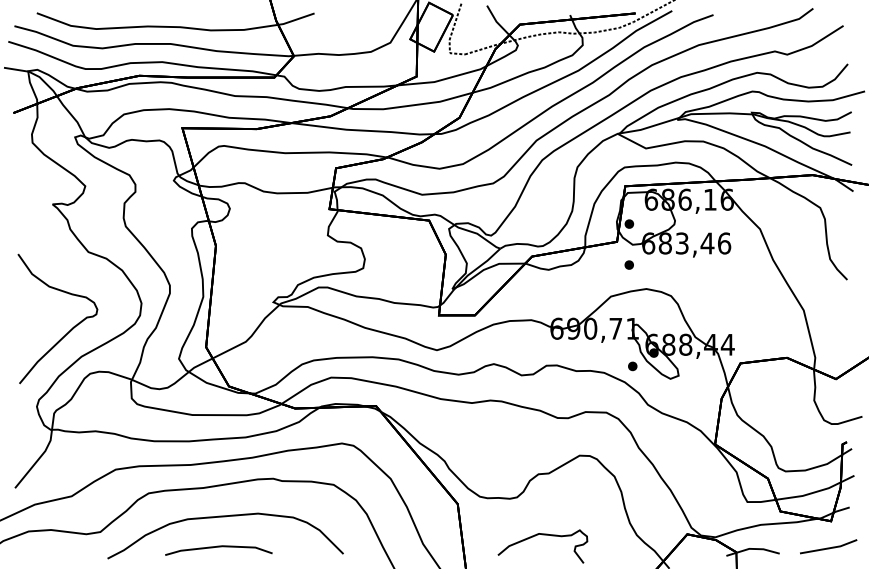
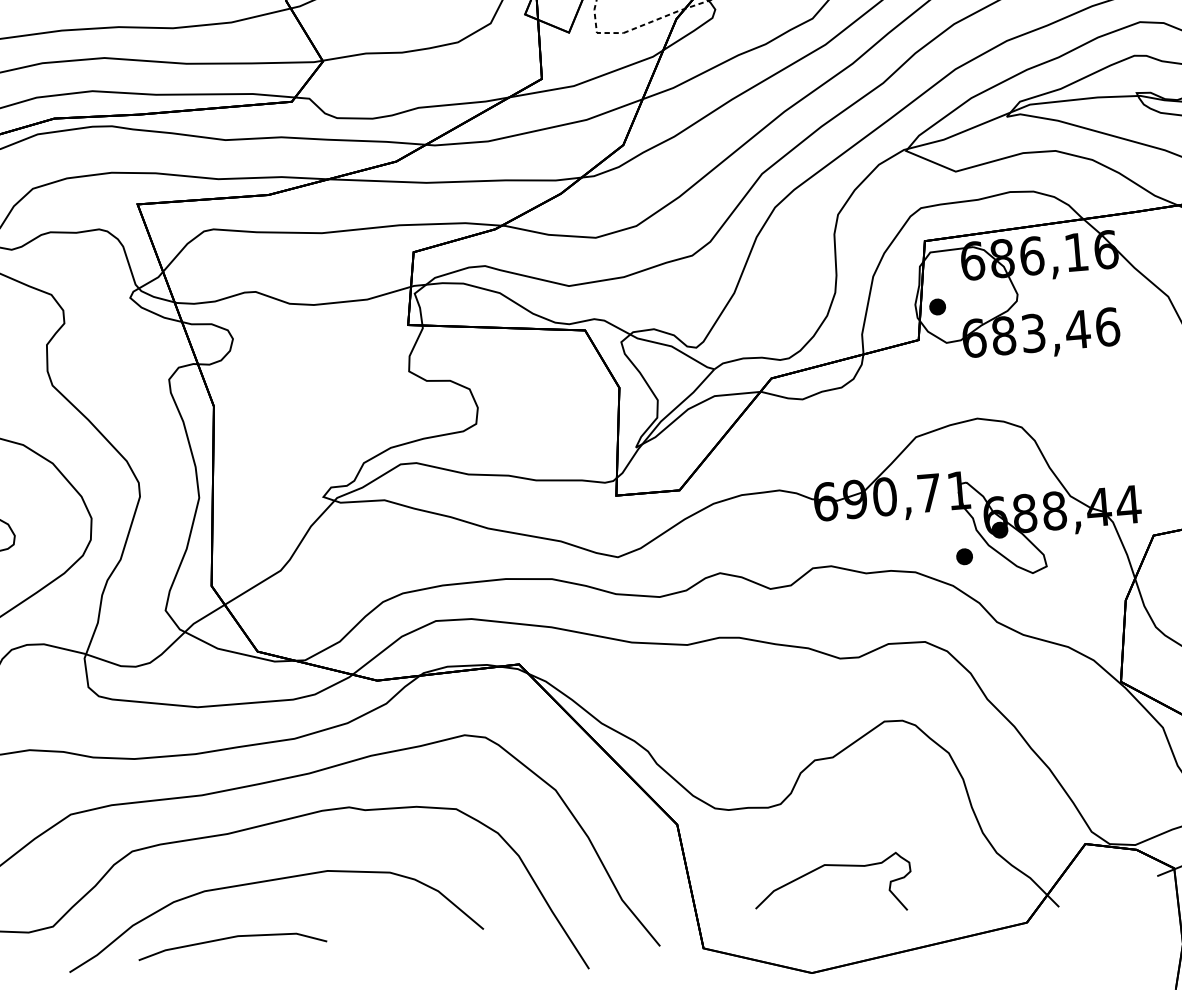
part: (628, 264) -> (942, 378), removed
line: (218, 547) -> (231, 939), moved

